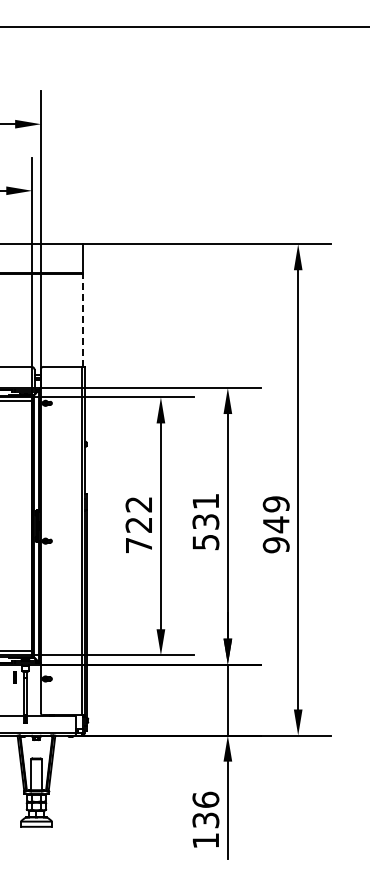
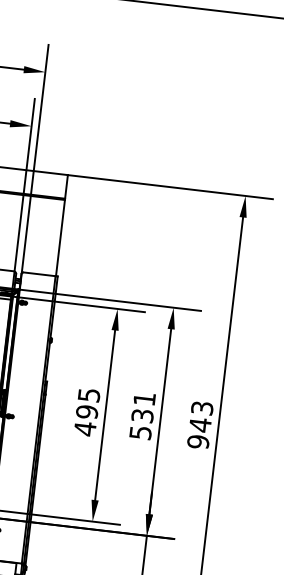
line: (82, 320) -> (60, 238), dashed -> solid
text: (275, 504) -> (201, 408), 949 -> 943
text: (138, 525) -> (86, 412), 722 -> 495

